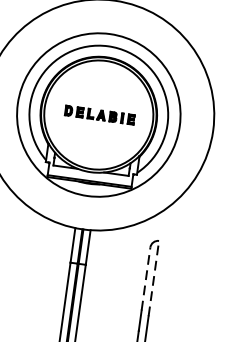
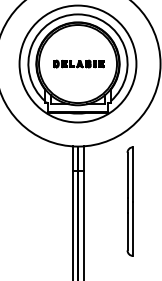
line: (154, 277) -> (133, 173), dashed -> solid
line: (145, 279) -> (127, 175), dashed -> solid

